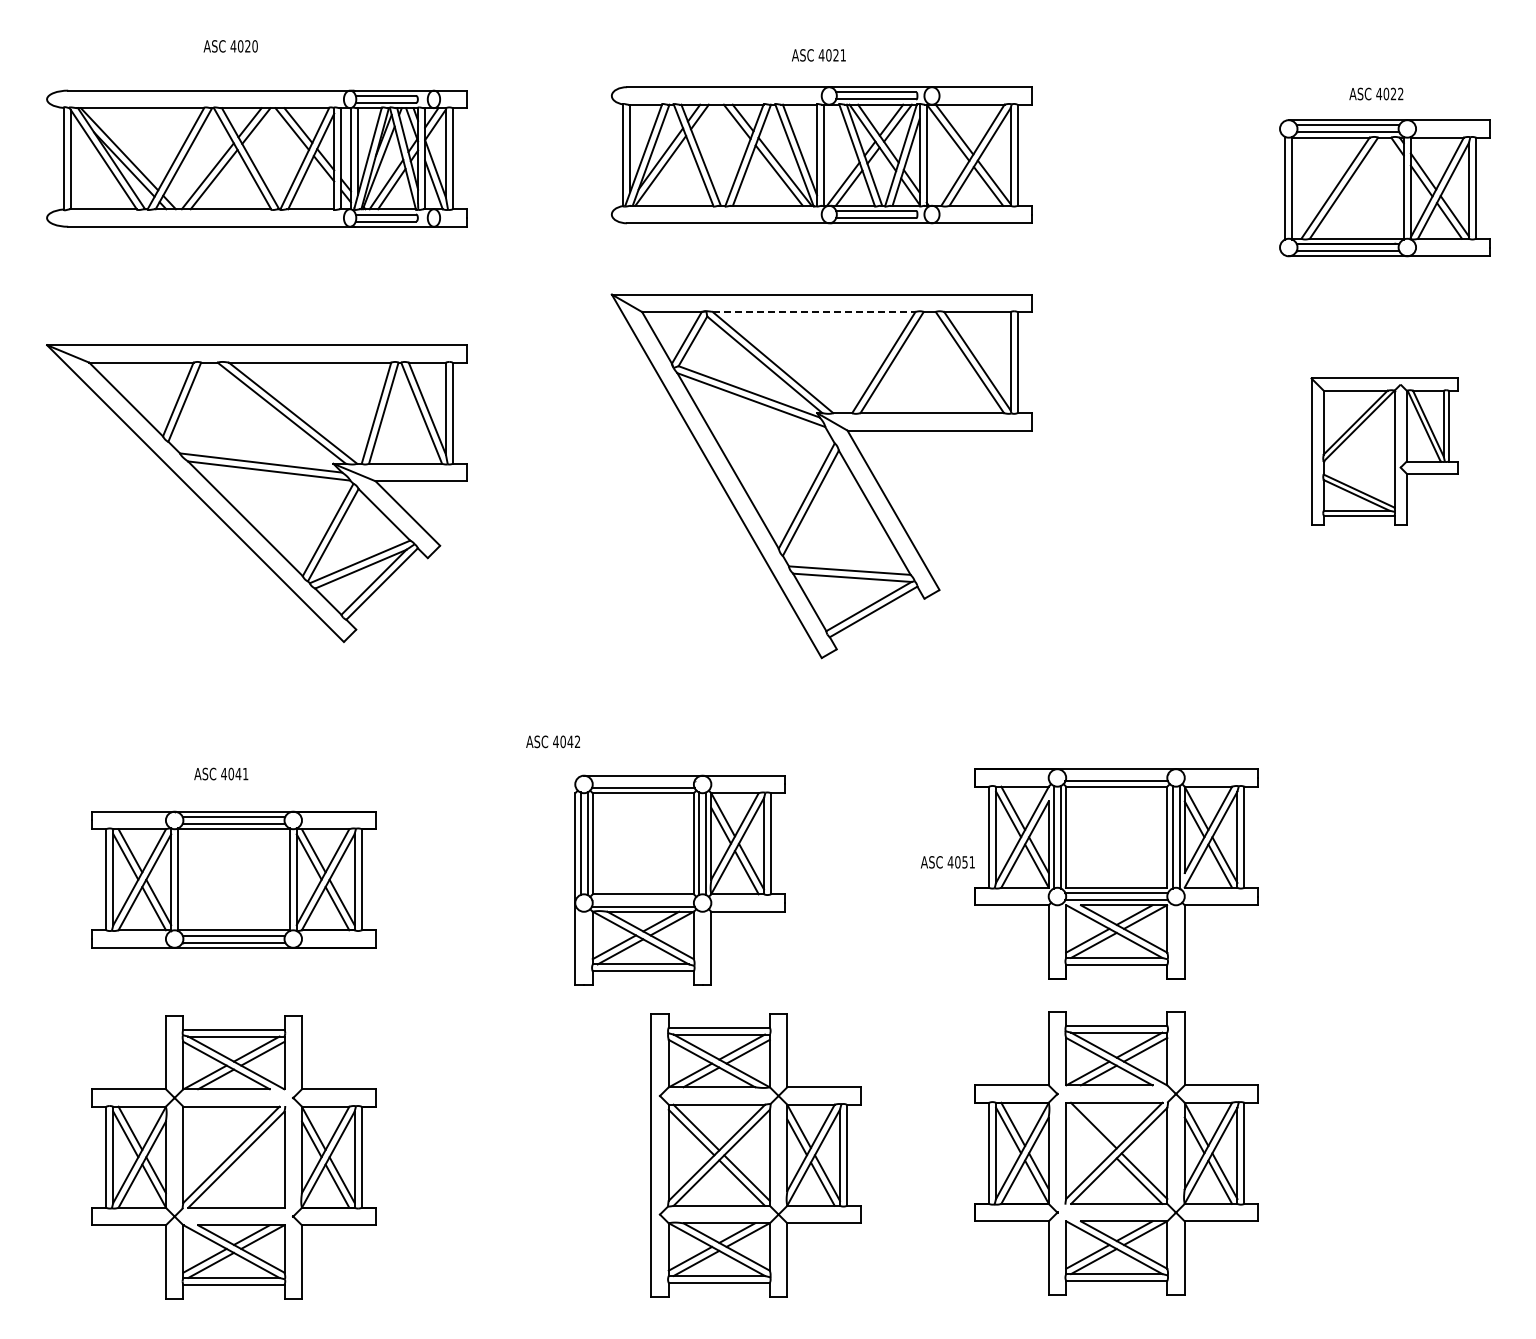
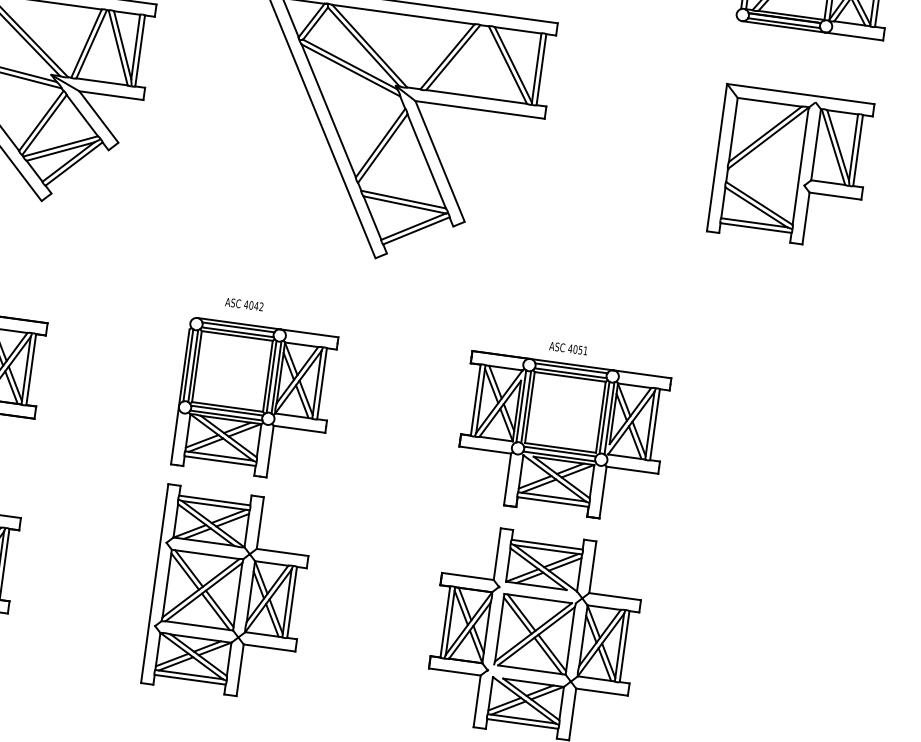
line: (814, 312) -> (403, 15), dashed -> solid
part: (1384, 451) -> (790, 167), size x1.43
text: (552, 741) -> (243, 304), moved
line: (1116, 774) -> (571, 368), added
line: (643, 780) -> (238, 327), added
text: (947, 862) -> (568, 348), moved
line: (643, 899) -> (227, 410), added
line: (1088, 1130) -> (517, 615), added
part: (755, 1155) -> (227, 593), moved

